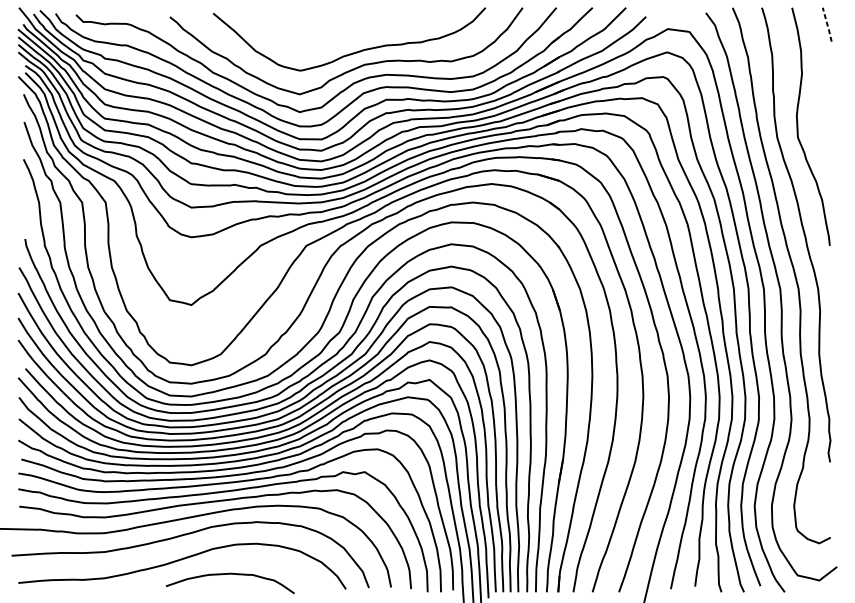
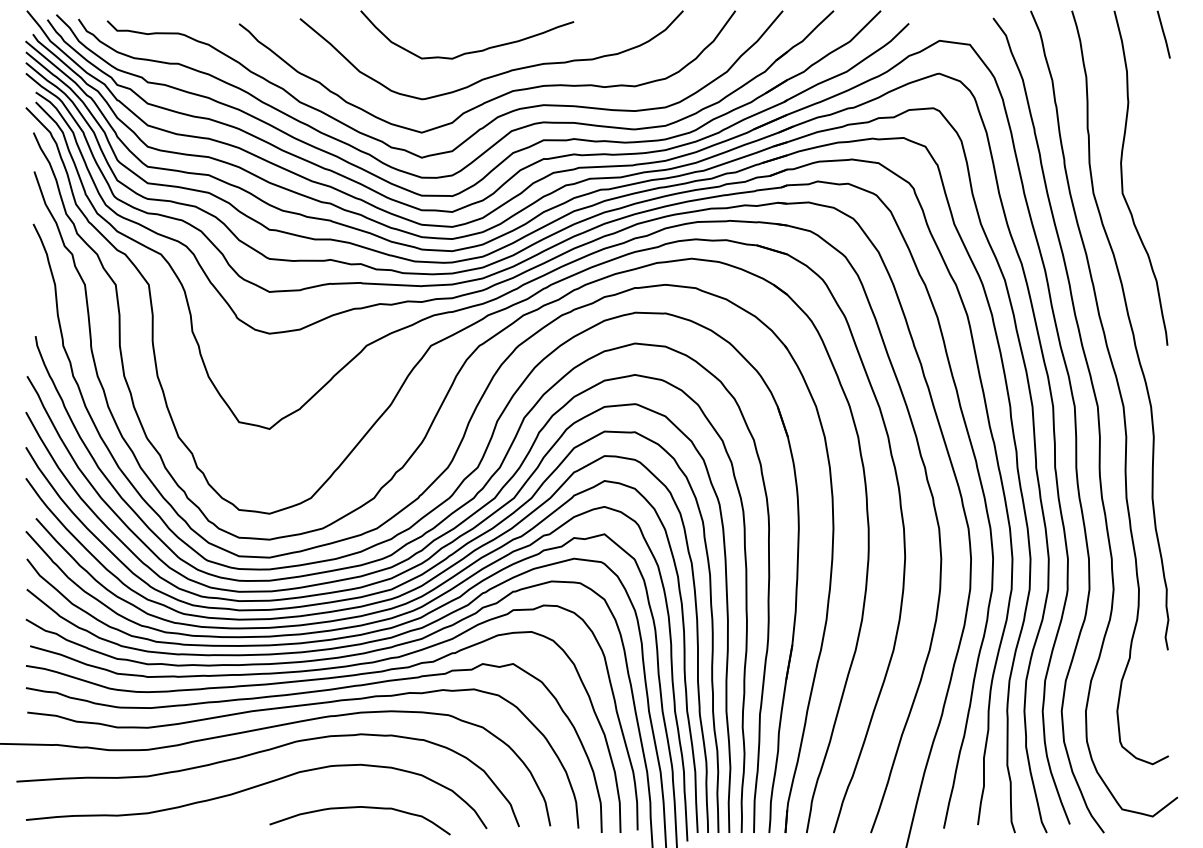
line: (827, 24) -> (1164, 34), dashed -> solid
curve: (334, 36) -> (470, 51), added
curve: (227, 574) -> (355, 808), moved

